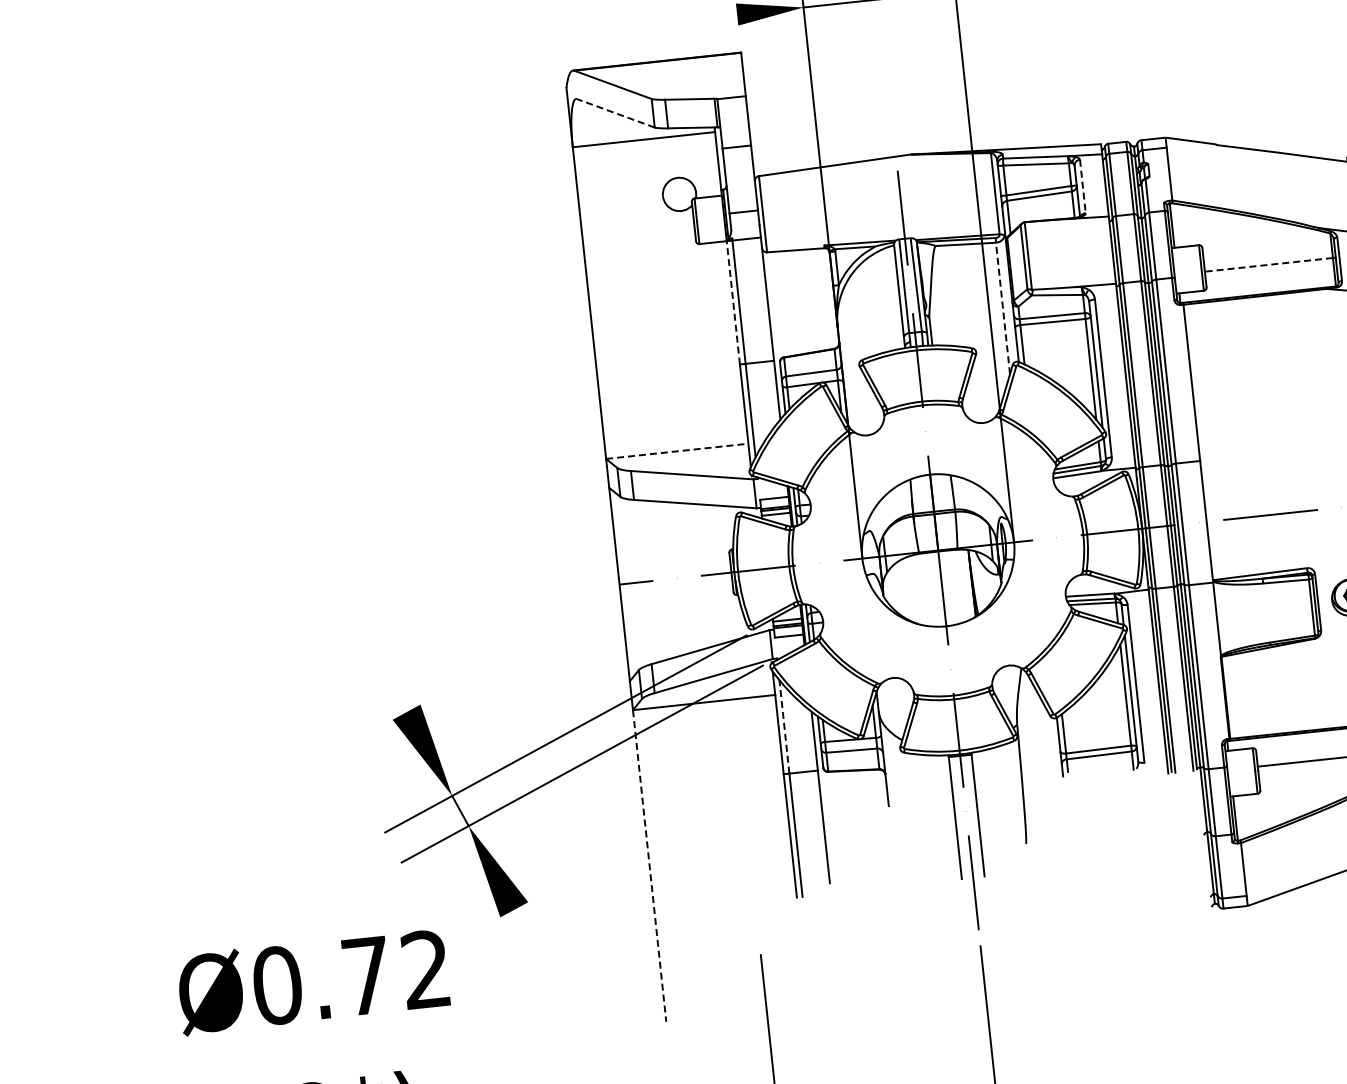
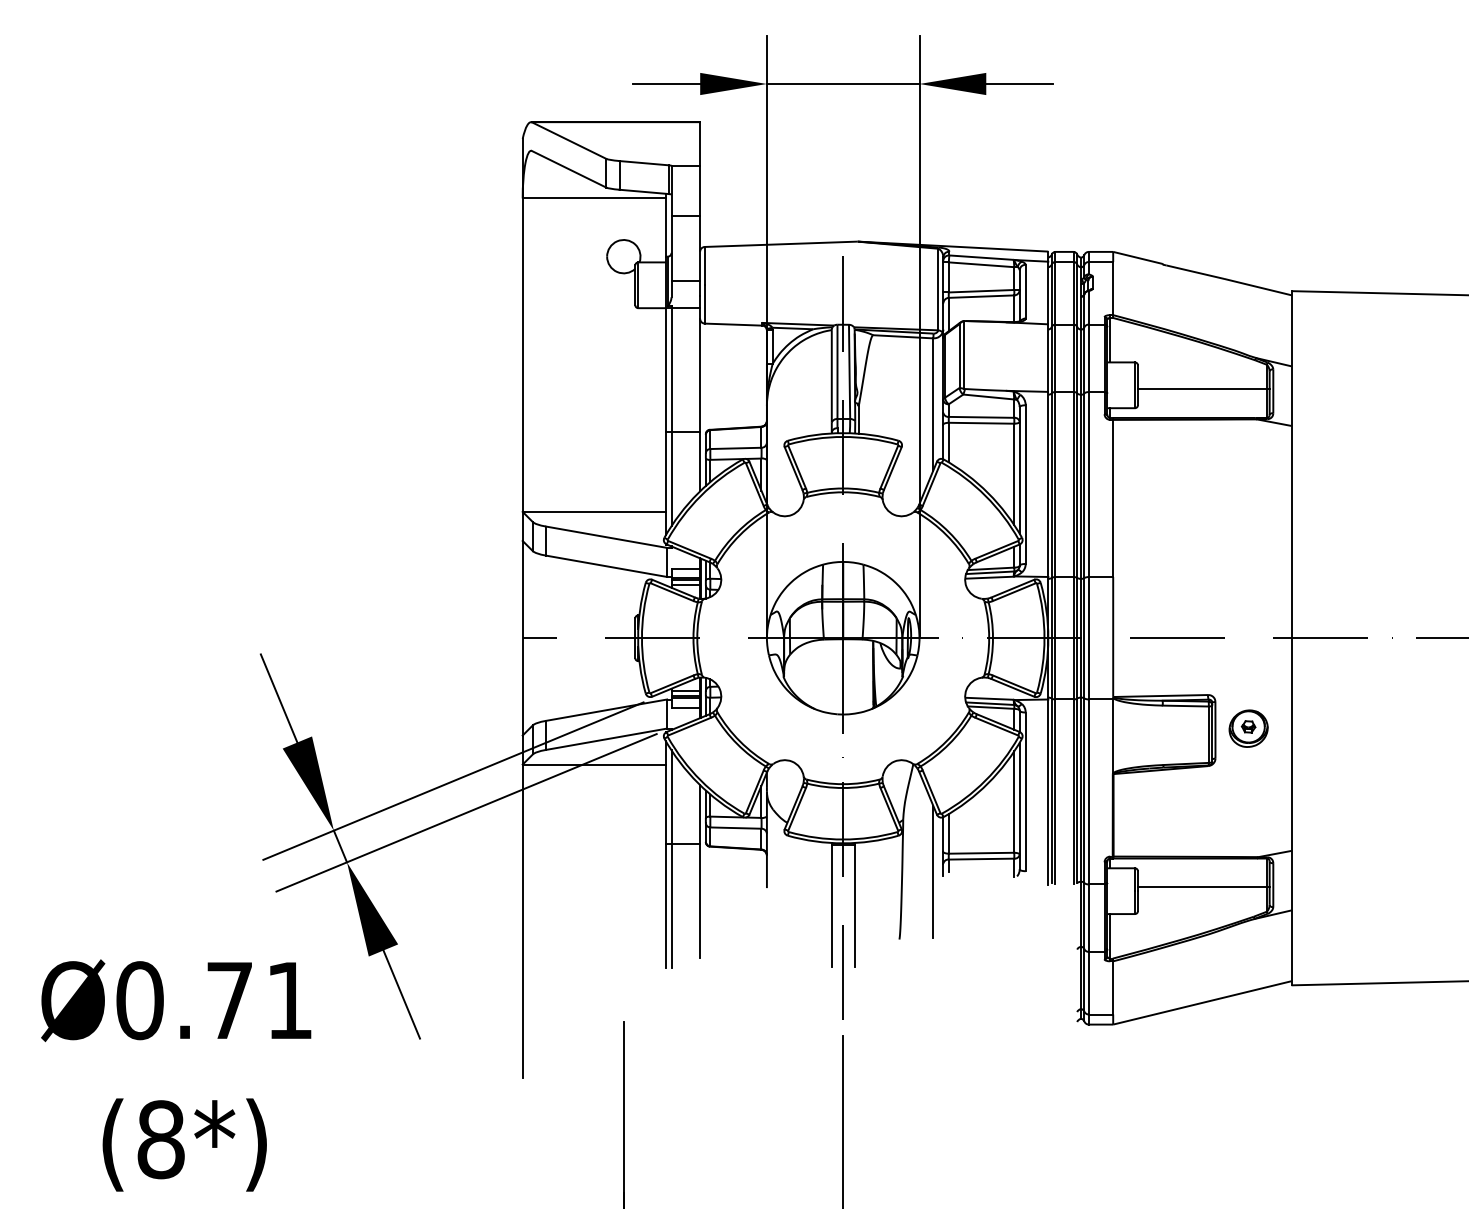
line: (703, 18) -> (666, 84), added
line: (615, 113) -> (568, 169), dashed -> solid
line: (1082, 186) -> (1025, 291), dashed -> solid
line: (1268, 265) -> (1201, 389), dashed -> solid
line: (732, 302) -> (665, 369), dashed -> solid
line: (1003, 307) -> (933, 403), dashed -> solid
line: (677, 450) -> (594, 511), dashed -> solid
line: (383, 670) -> (278, 698), added
line: (784, 727) -> (671, 797), dashed -> solid
line: (1052, 772) -> (933, 871), added
line: (649, 866) -> (522, 921), dashed -> solid
line: (536, 951) -> (401, 994), added
text: (425, 968) -> (288, 999), Ø0.72 -> Ø0.71

